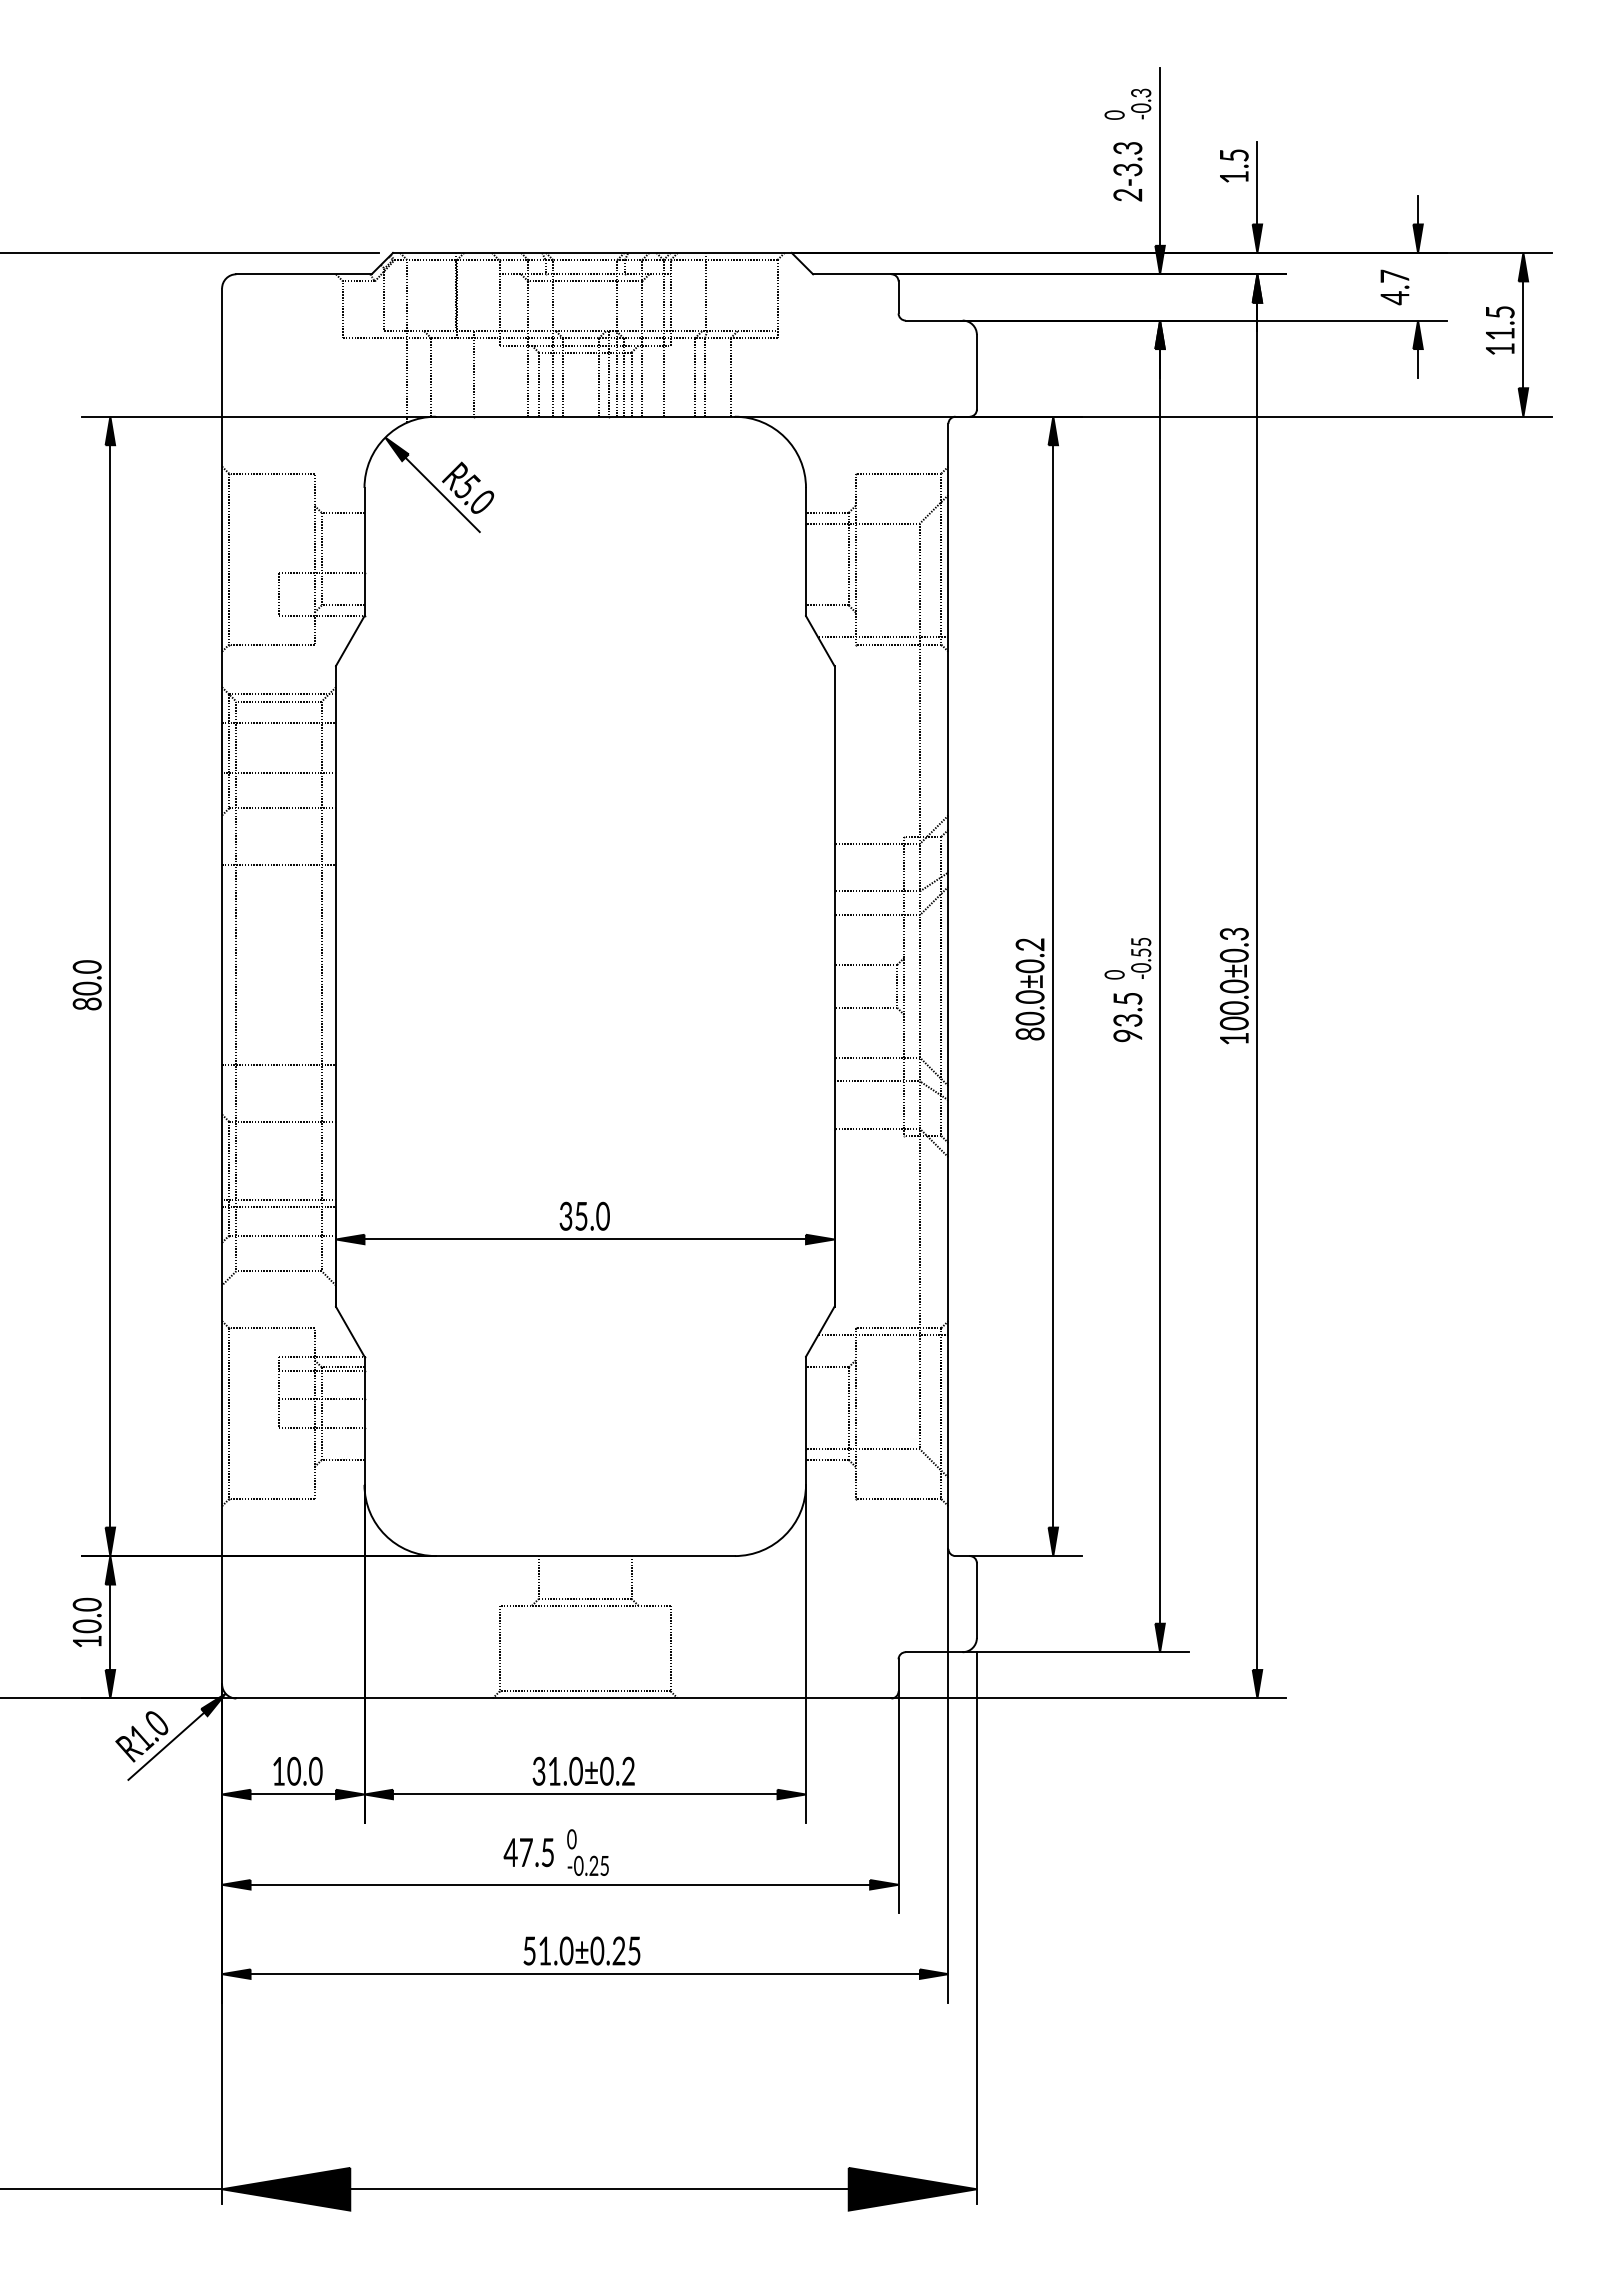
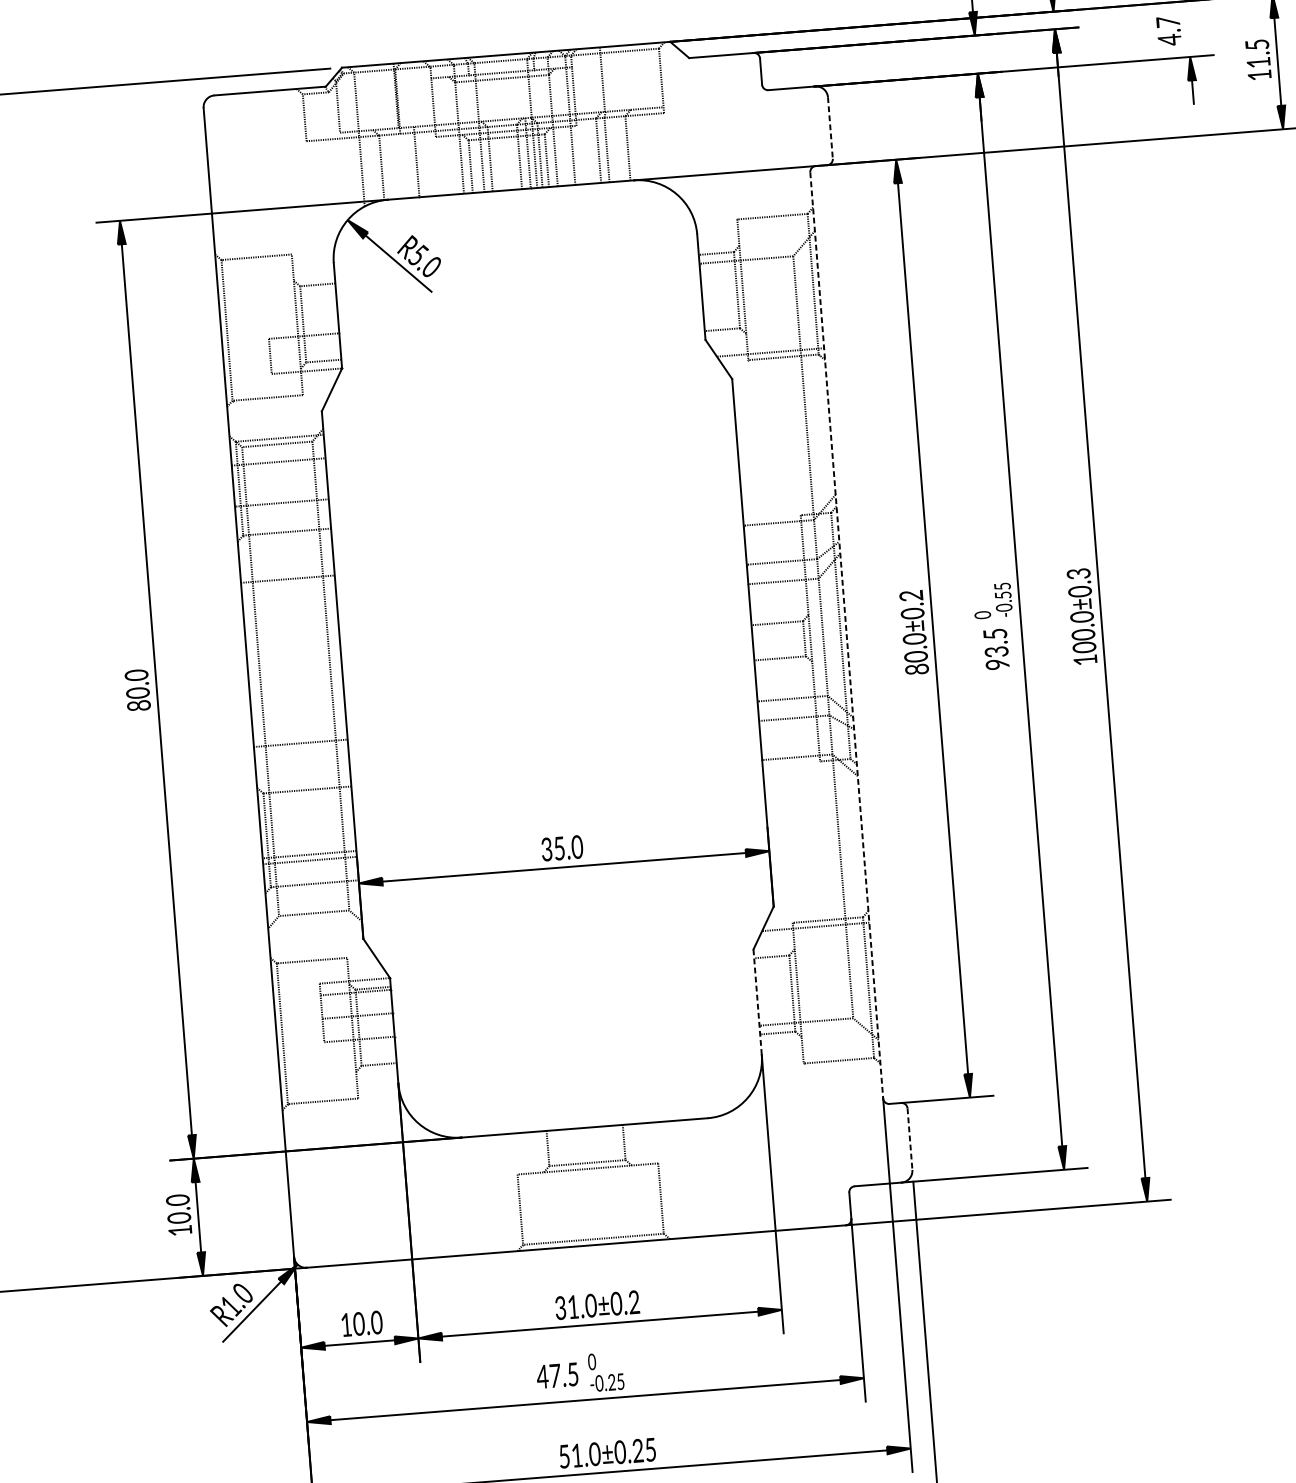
line: (976, 372) -> (830, 128), solid -> dashed
line: (948, 986) -> (846, 635), solid -> dashed
line: (806, 1421) -> (758, 1002), solid -> dashed
line: (976, 1601) -> (909, 1139), solid -> dashed

